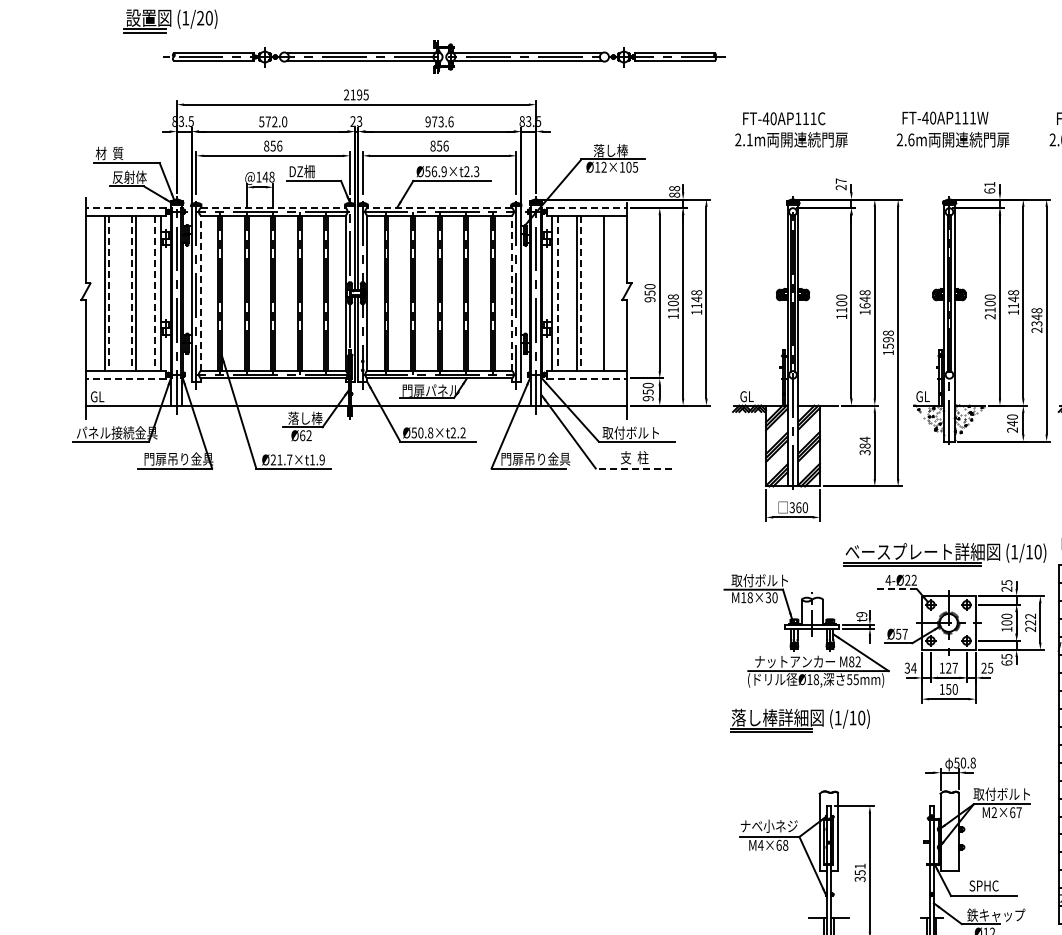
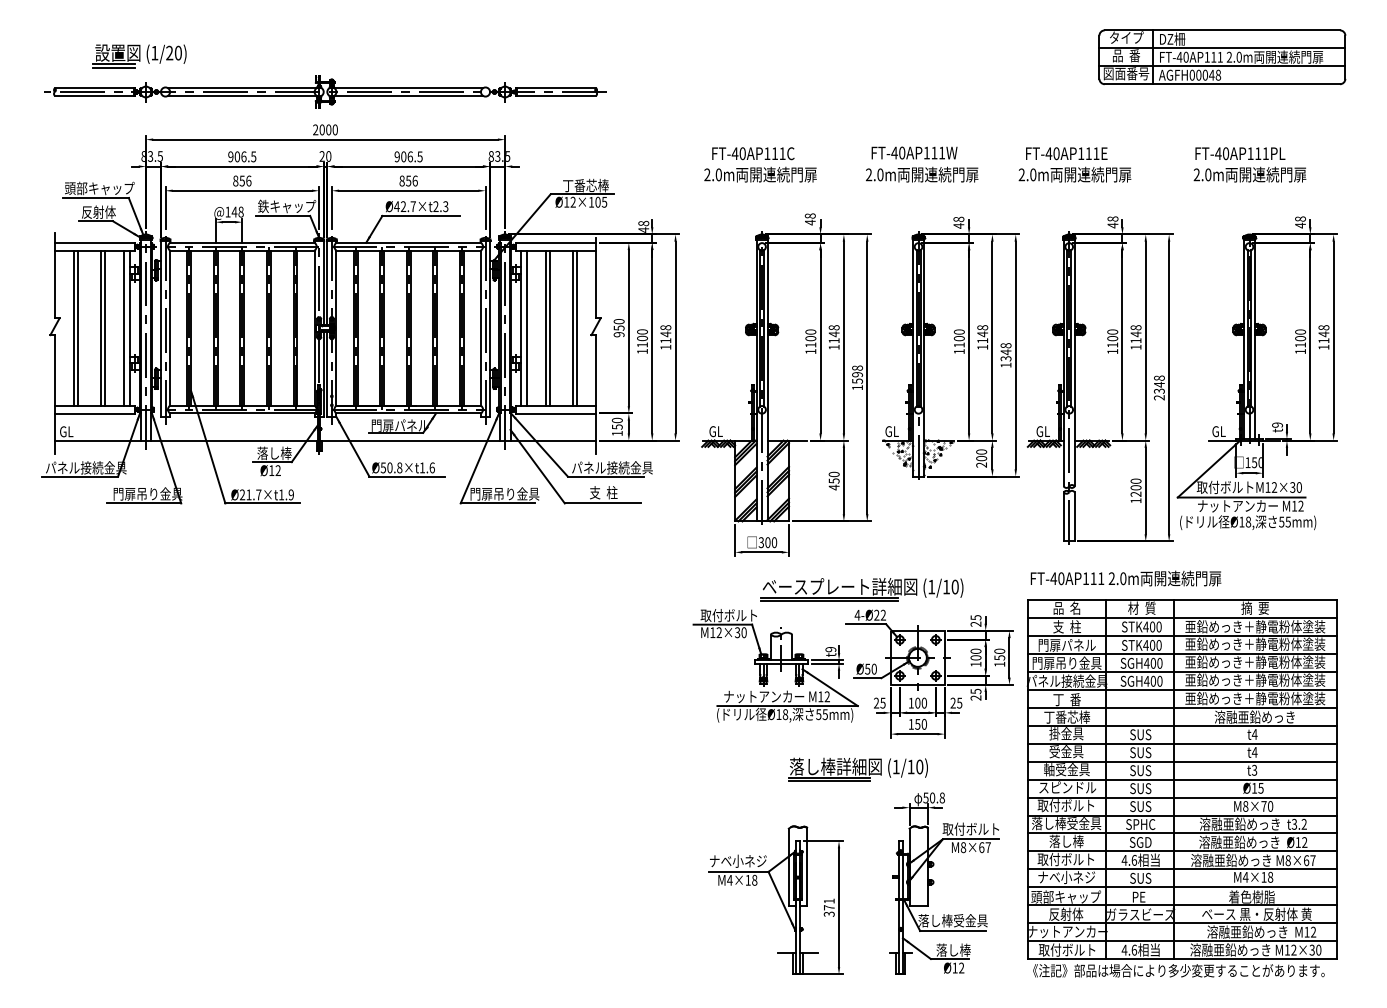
part: (444, 56) -> (325, 91), moved
text: (359, 94) -> (328, 129), 2195 -> 2000
text: (273, 121) -> (242, 156), 572.0 -> 906.5
text: (359, 121) -> (328, 156), 23 -> 20
text: (442, 121) -> (411, 156), 973.6 -> 906.5
text: (749, 139) -> (718, 174), 2.1m -> 2.0m
text: (911, 139) -> (880, 174), 2.6m -> 2.0m
text: (616, 150) -> (585, 185), 落し棒 -> 丁番芯棒
text: (130, 153) -> (99, 188), 材  質 -> 頭部キャップ
text: (318, 171) -> (287, 206), DZ柵 -> 鉄キャップ
text: (435, 171) -> (404, 206), Ø56.9×t2.3 -> Ø42.7×t2.3
text: (840, 184) -> (809, 219), 27 -> 48
text: (989, 187) -> (958, 222), 61 -> 48
text: (674, 194) -> (643, 229), 88 -> 48
line: (273, 207) -> (242, 242), dashed -> solid
line: (439, 207) -> (408, 242), dashed -> solid
line: (125, 208) -> (94, 243), dashed -> solid
line: (587, 208) -> (556, 243), dashed -> solid
line: (109, 293) -> (78, 328), dashed -> solid
line: (131, 293) -> (100, 328), dashed -> solid
line: (155, 293) -> (124, 328), dashed -> solid
line: (201, 293) -> (170, 328), dashed -> solid
line: (511, 293) -> (480, 328), dashed -> solid
line: (557, 293) -> (526, 328), dashed -> solid
line: (581, 293) -> (550, 328), dashed -> solid
line: (607, 293) -> (576, 328), added
text: (673, 296) -> (642, 331), 1108 -> 1100
text: (864, 305) -> (833, 340), 1648 -> 1148
text: (989, 316) -> (958, 351), 2100 -> 1100
text: (1036, 329) -> (1005, 364), 2348 -> 1348
line: (125, 378) -> (94, 413), dashed -> solid
line: (587, 378) -> (556, 413), dashed -> solid
text: (647, 398) -> (616, 433), 950 -> 150
text: (1012, 423) -> (981, 458), 240 -> 200
text: (457, 432) -> (426, 467), Ø50.8×t2.2 -> Ø50.8×t1.6
text: (642, 432) -> (611, 467), 取付ボルト -> パネル接続金具
text: (302, 435) -> (271, 470), Ø62 -> Ø12
text: (864, 445) -> (833, 480), 384 -> 450
line: (633, 468) -> (602, 503), dashed -> solid
text: (798, 507) -> (767, 542), 360 -> 300
part: (944, 554) -> (861, 589), moved
line: (896, 589) -> (865, 624), dashed -> solid
text: (749, 597) -> (718, 632), M18×30 -> M12×30
text: (1030, 622) -> (999, 657), 222 -> 150
text: (904, 633) -> (873, 668), Ø57 -> Ø50
text: (851, 661) -> (820, 696), M82 -> M12
text: (1006, 662) -> (975, 697), 65 -> 25
text: (910, 667) -> (879, 702), 34 -> 25
text: (951, 667) -> (920, 702), 127 -> 100
part: (799, 720) -> (857, 769), moved
text: (994, 812) -> (963, 847), M2×67 -> M8×67
text: (778, 844) -> (747, 879), M4×68 -> M4×18
text: (860, 872) -> (829, 907), 351 -> 371
text: (983, 885) -> (952, 920), SPHC -> 落し棒受金具
text: (996, 914) -> (965, 949), 鉄キャップ -> 落し棒

